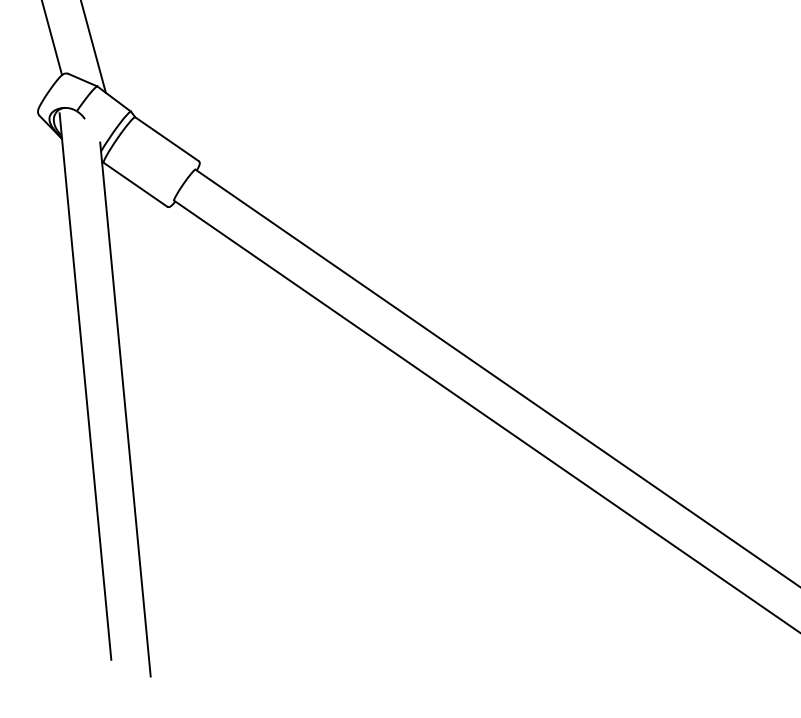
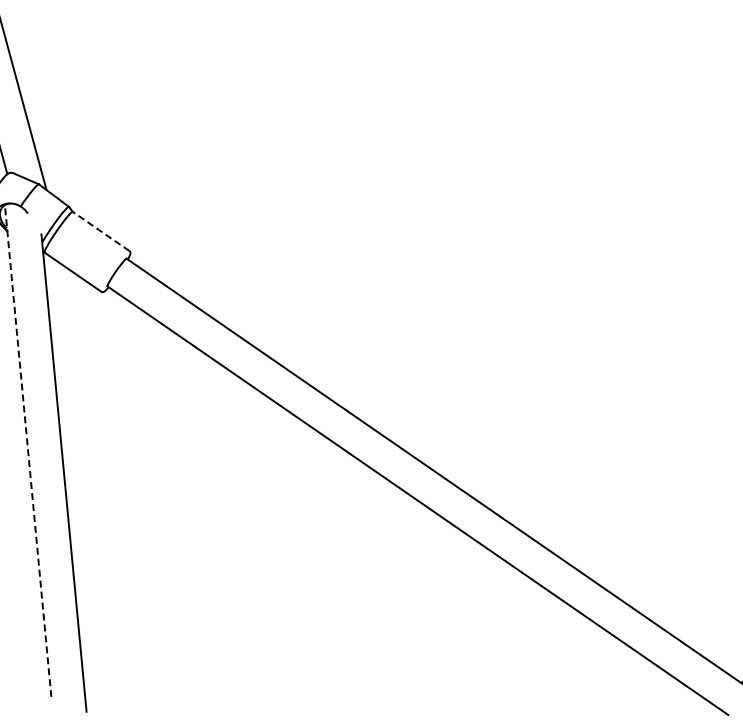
line: (167, 139) -> (101, 231), solid -> dashed
line: (85, 387) -> (28, 453), solid -> dashed

